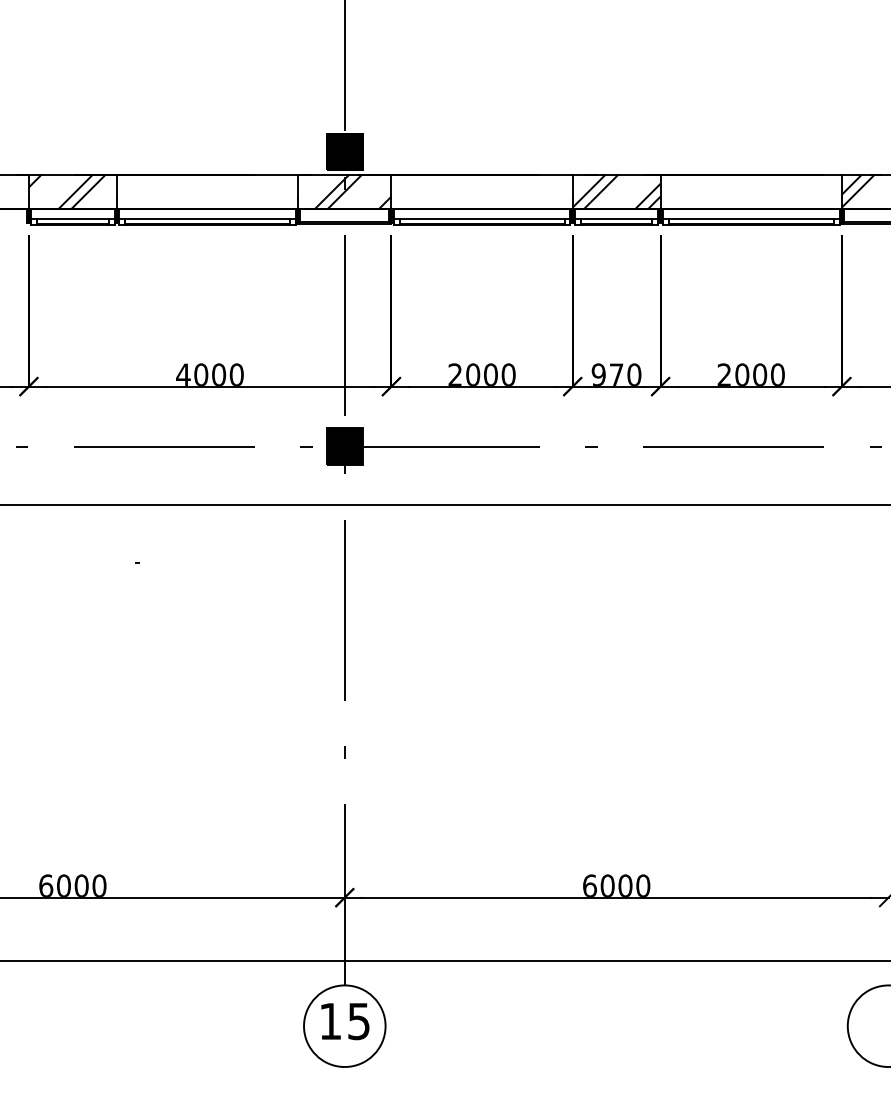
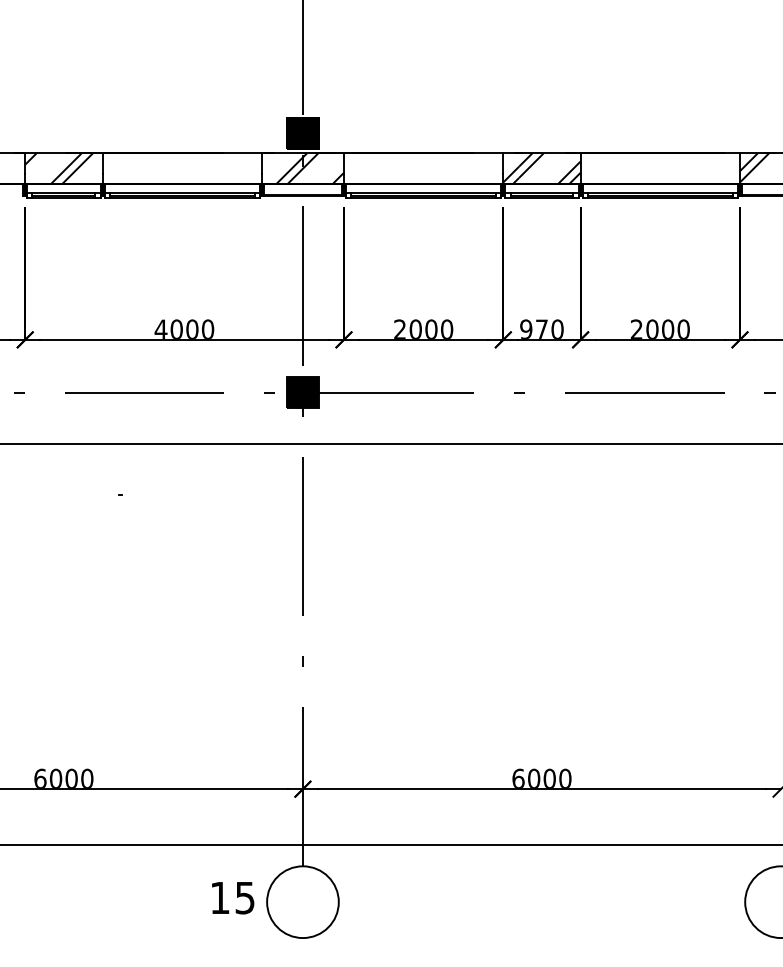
text: (345, 1021) -> (233, 898), moved

